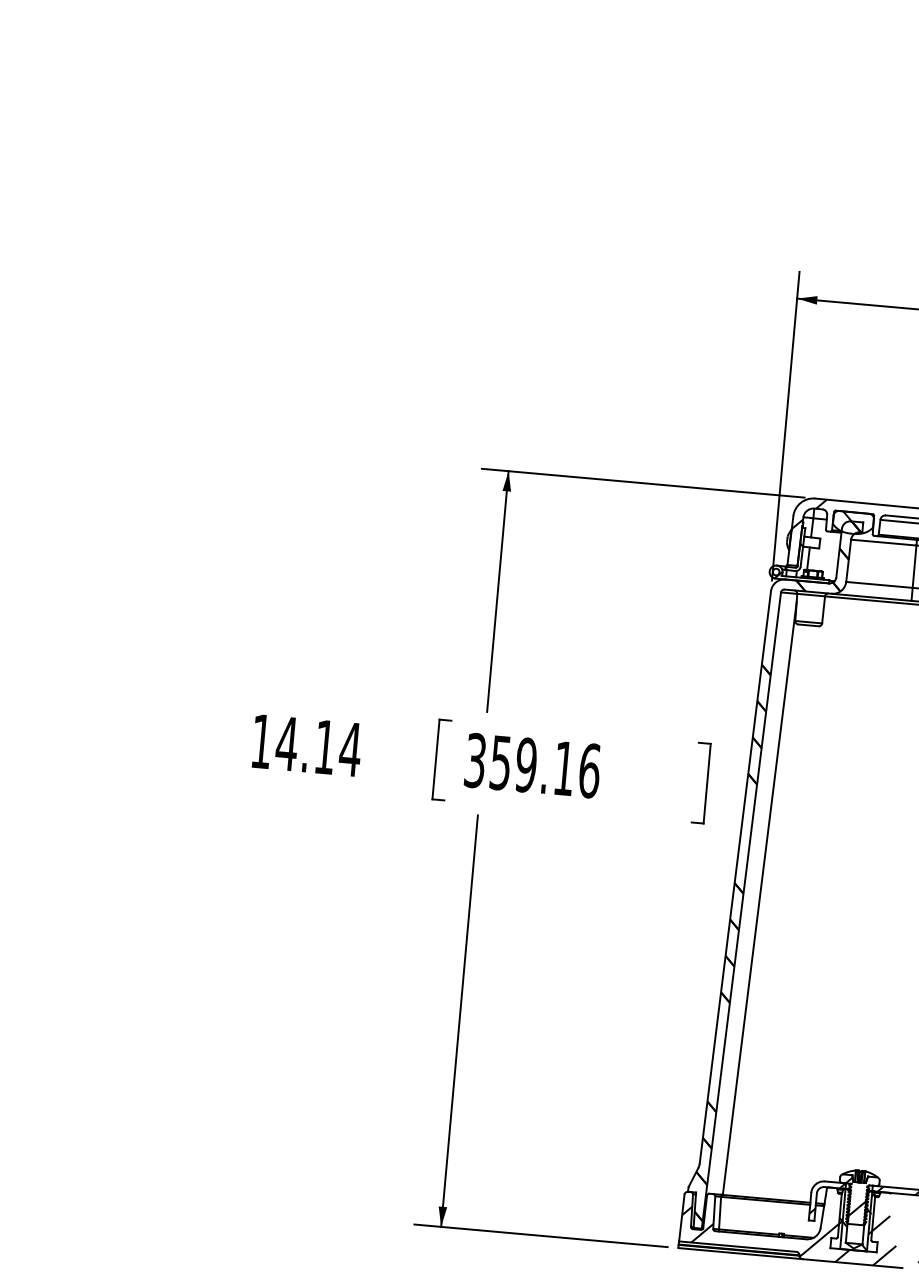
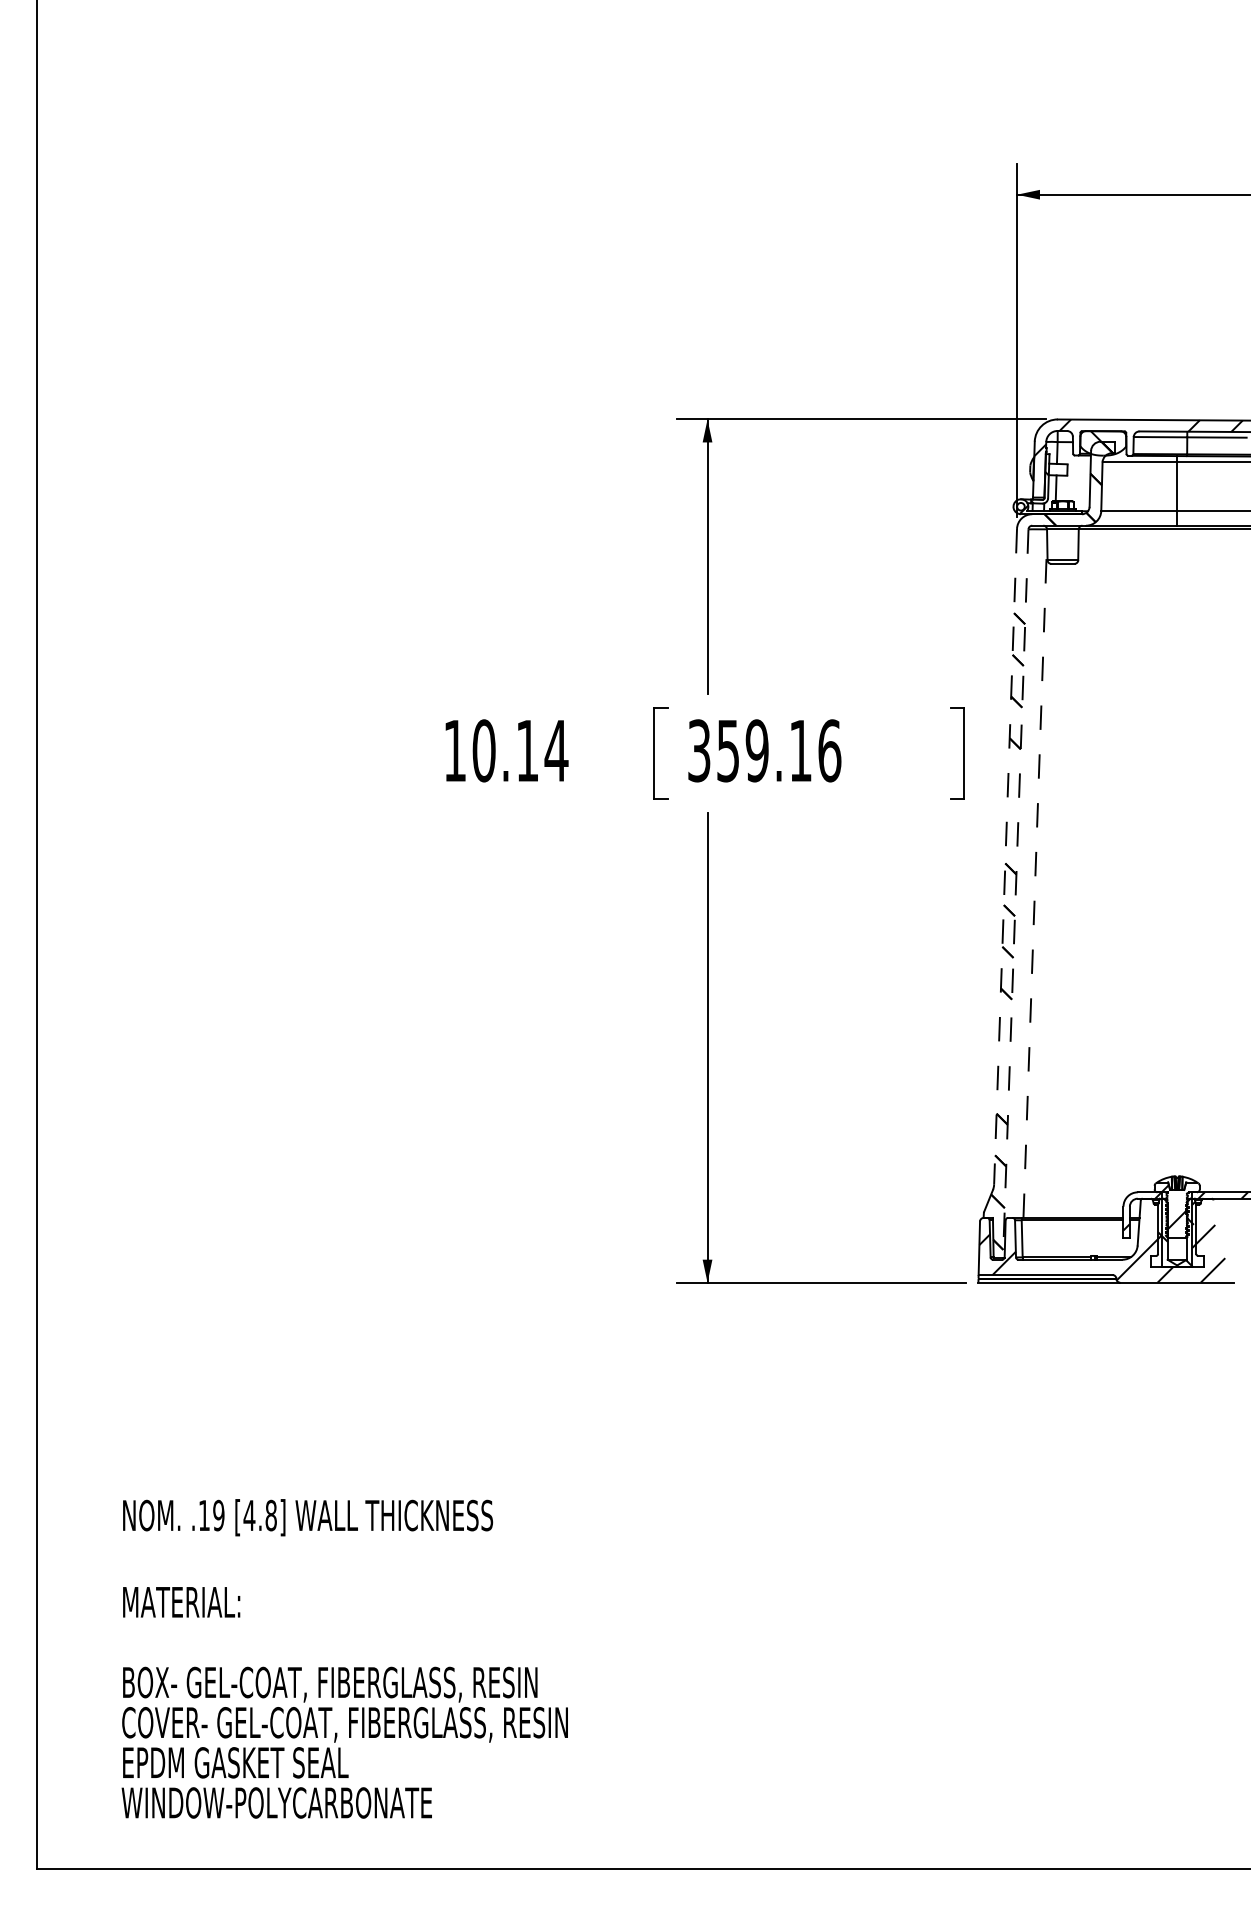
text: (287, 743) -> (484, 750), 14.14 -> 10.14
line: (735, 877) -> (1005, 857), solid -> dashed
line: (759, 898) -> (1035, 878), solid -> dashed
line: (741, 910) -> (1015, 893), solid -> dashed

